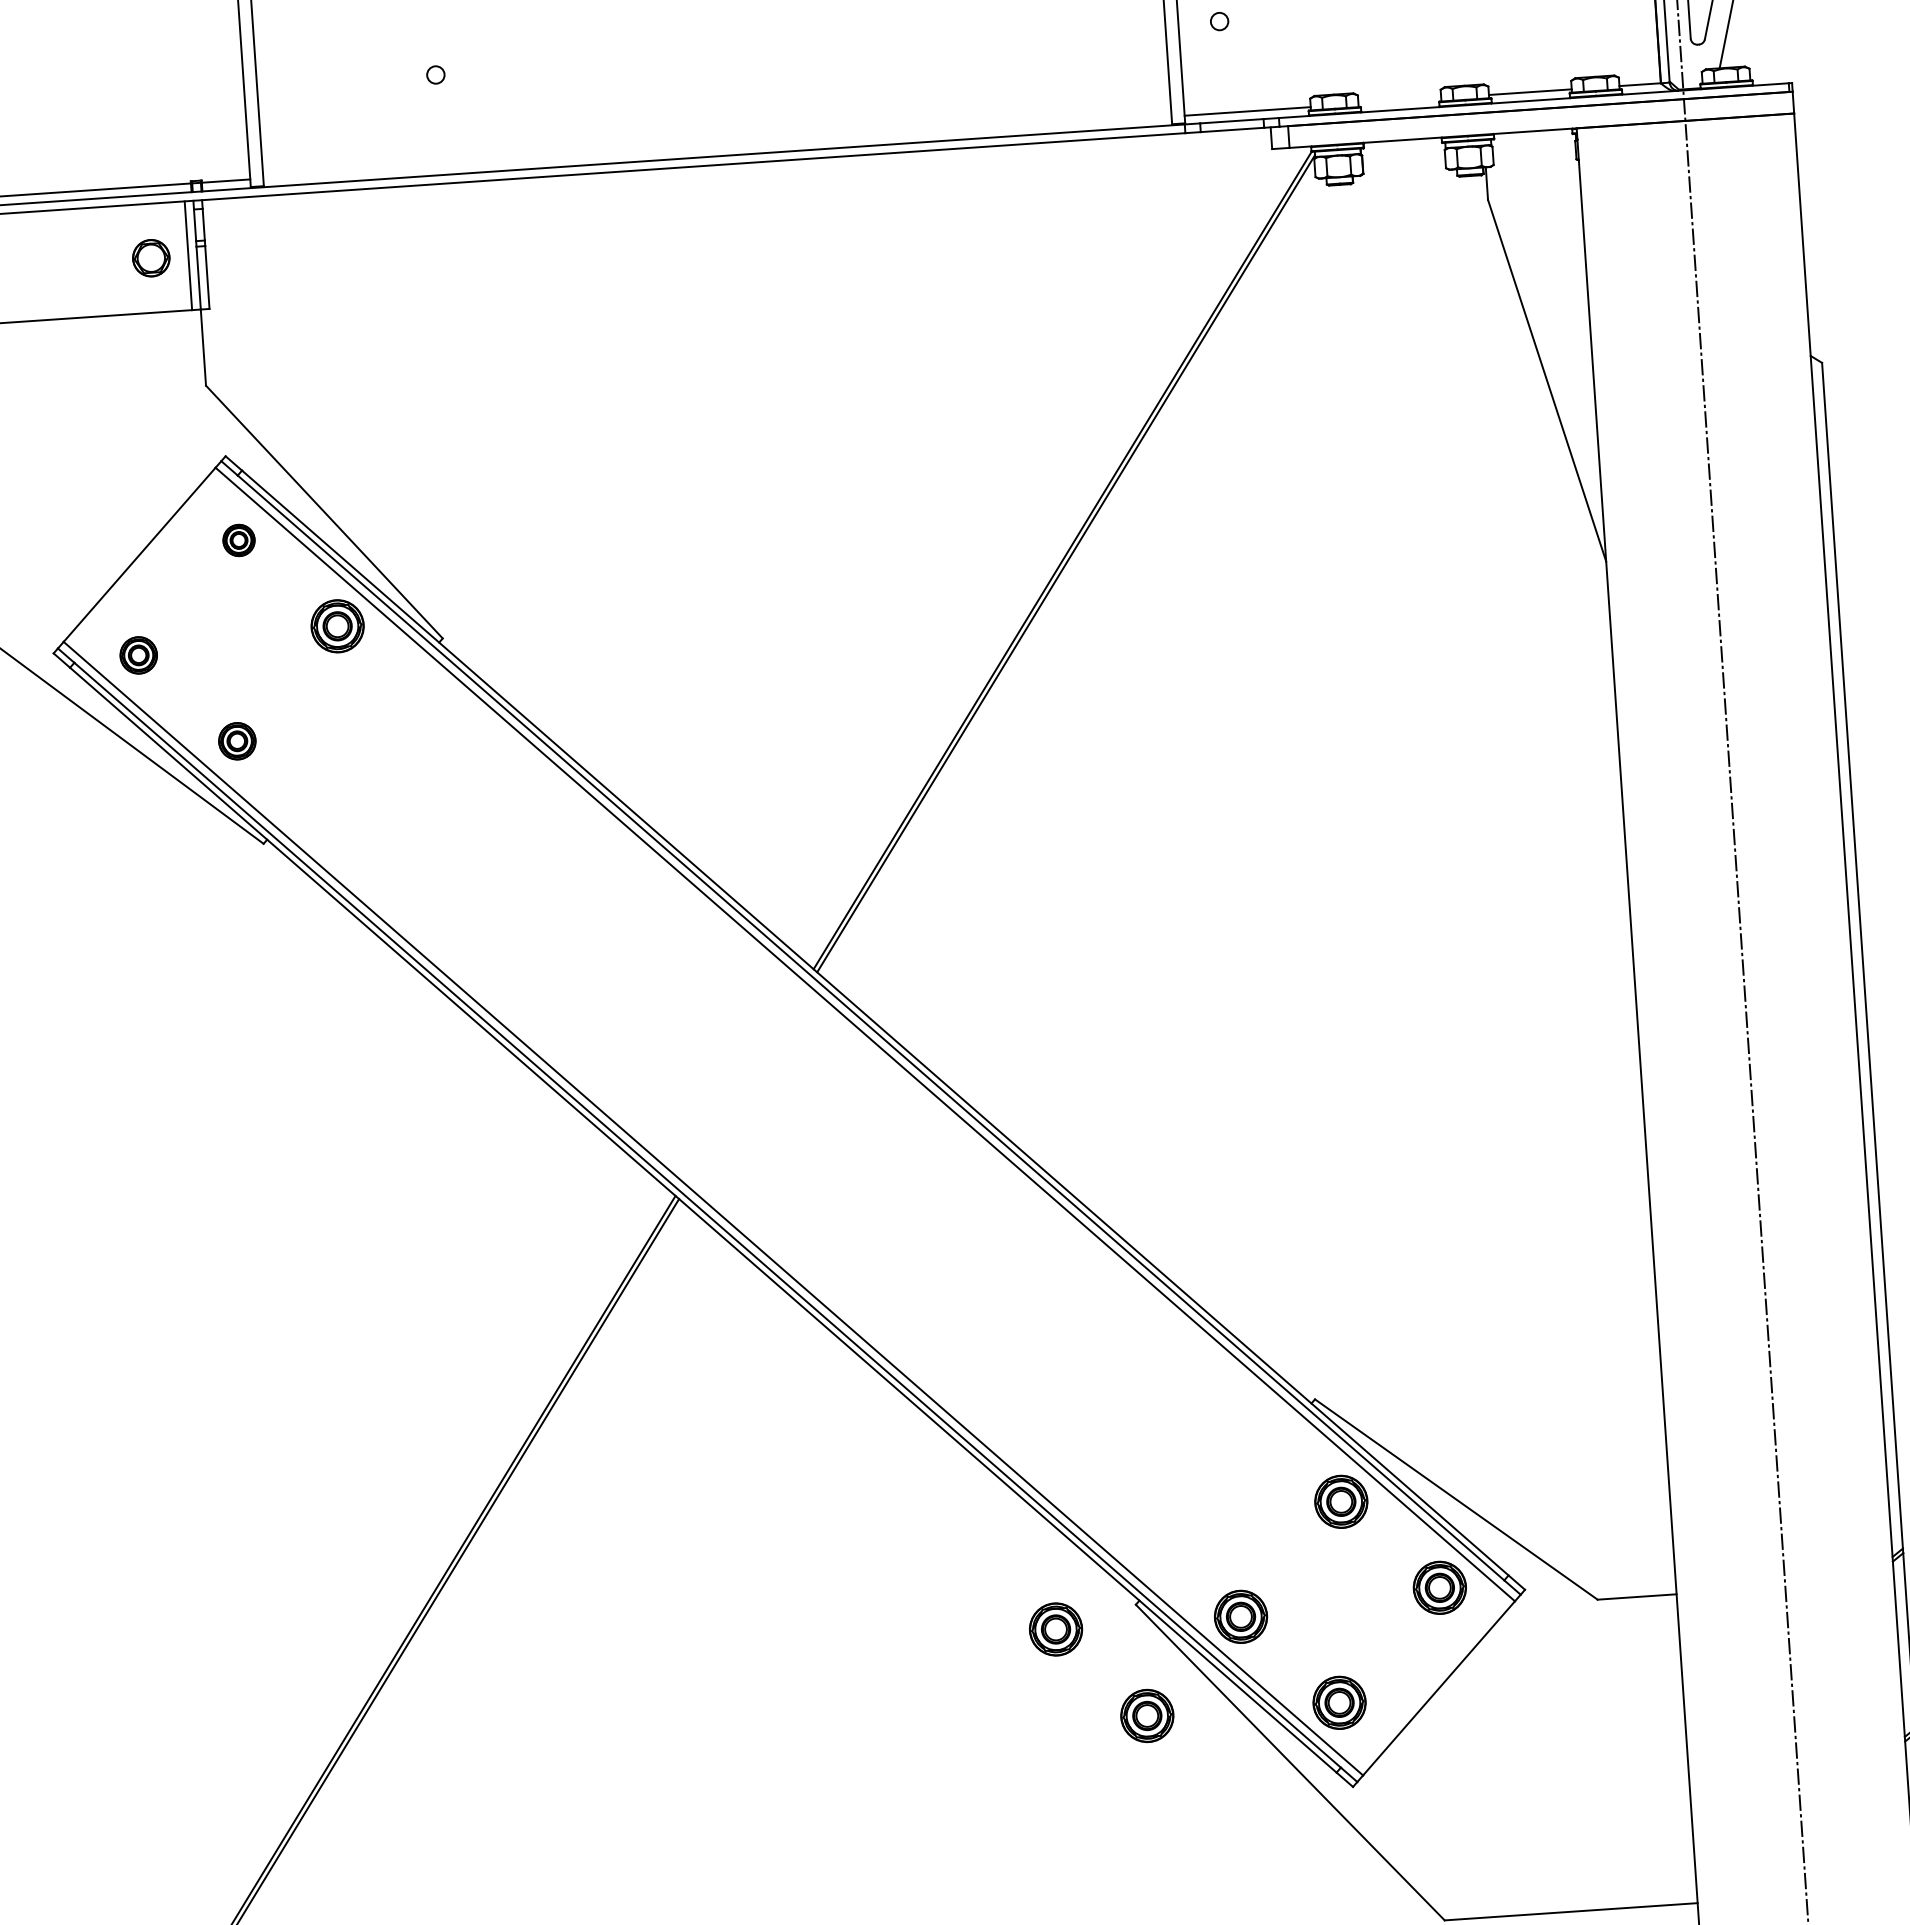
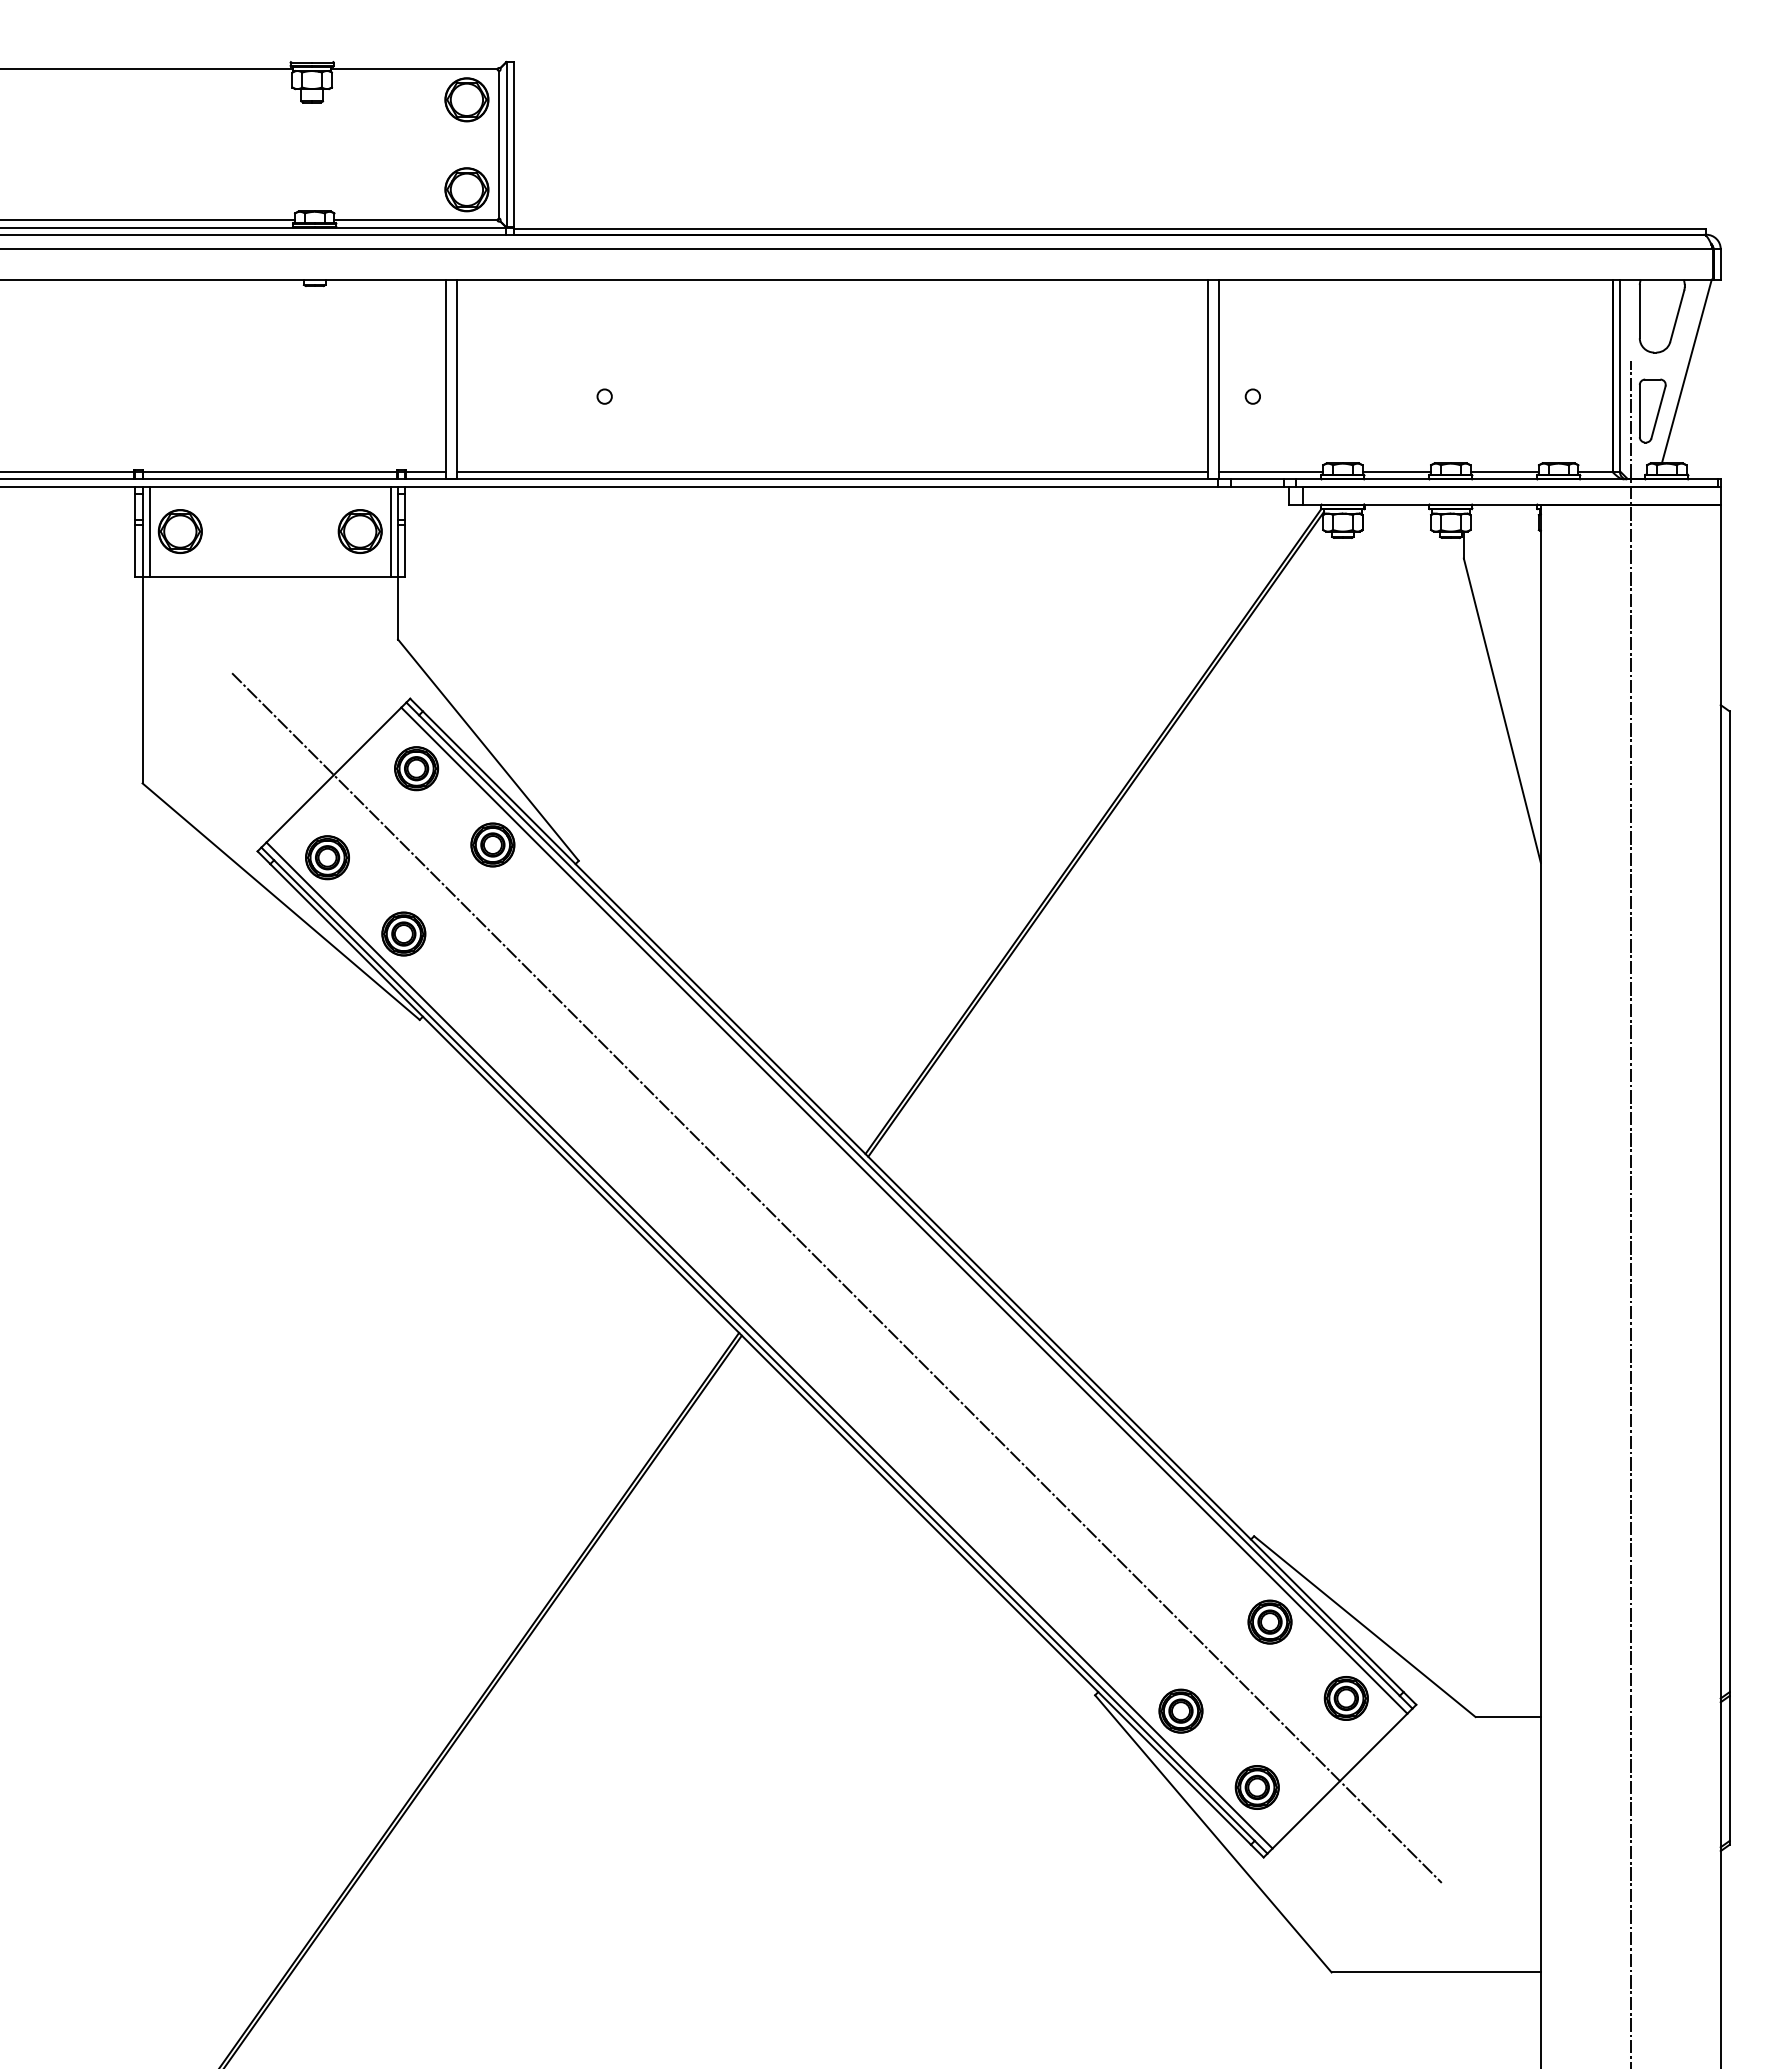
line: (1399, 101) -> (1396, 472), added
line: (717, 147) -> (832, 472), added
part: (150, 258) -> (359, 531), size x1.43
part: (238, 540) -> (416, 768), size x1.67
part: (138, 655) -> (327, 857), size x1.43
part: (236, 740) -> (403, 933), size x1.43
line: (788, 1120) -> (836, 1277), added
part: (1055, 1628) -> (1027, 1710), removed
part: (1146, 1716) -> (1097, 1787), removed

